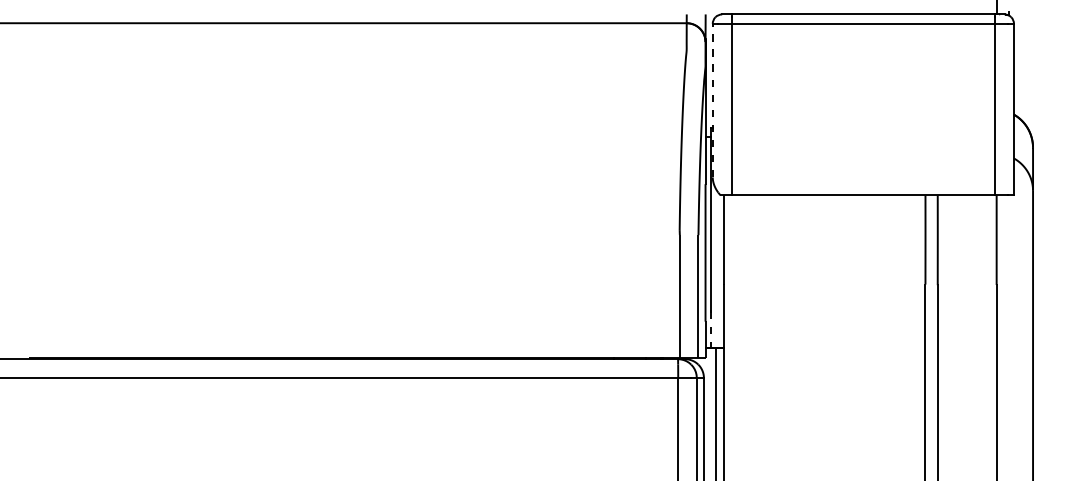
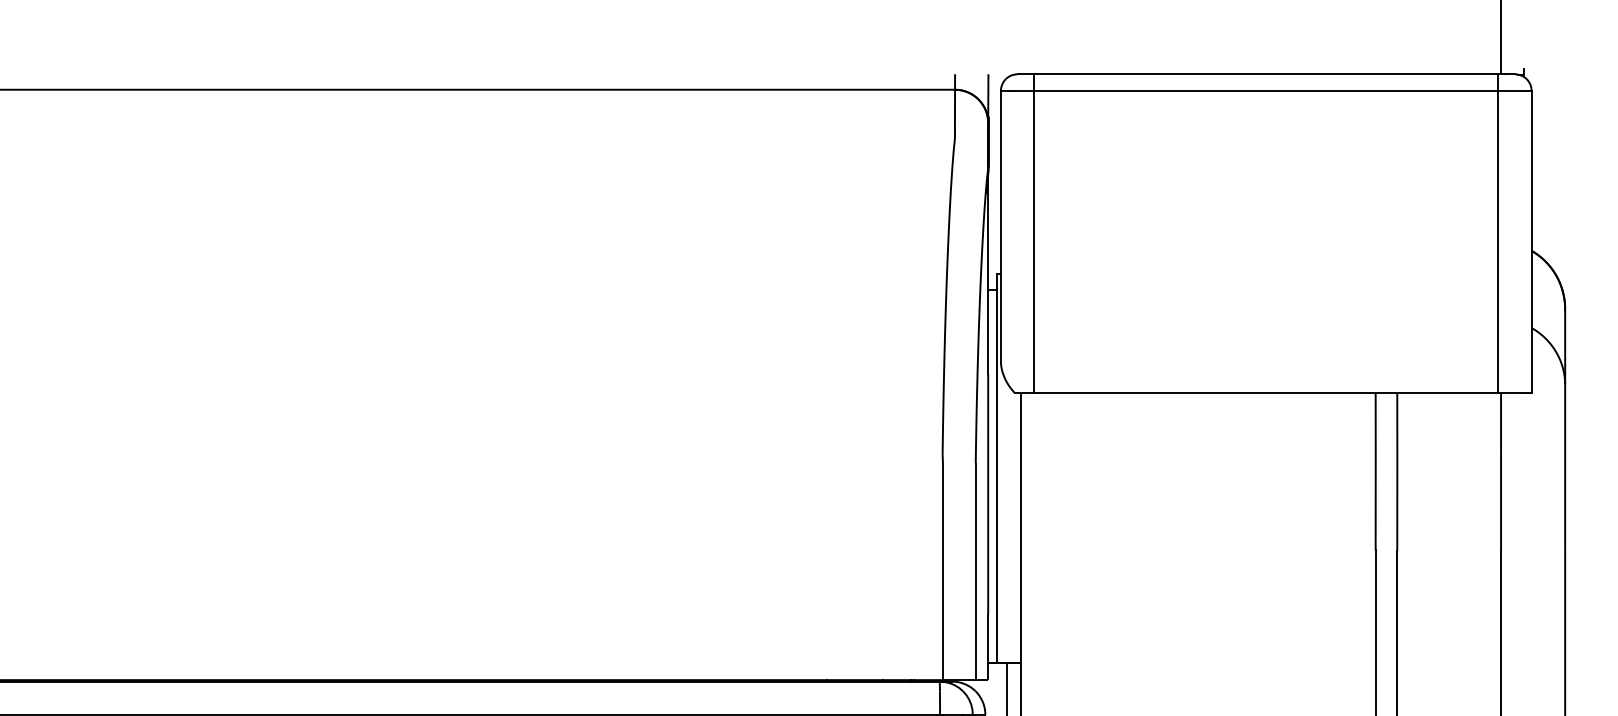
line: (712, 100) -> (1000, 225), dashed -> solid
line: (710, 330) -> (996, 631), dashed -> solid

